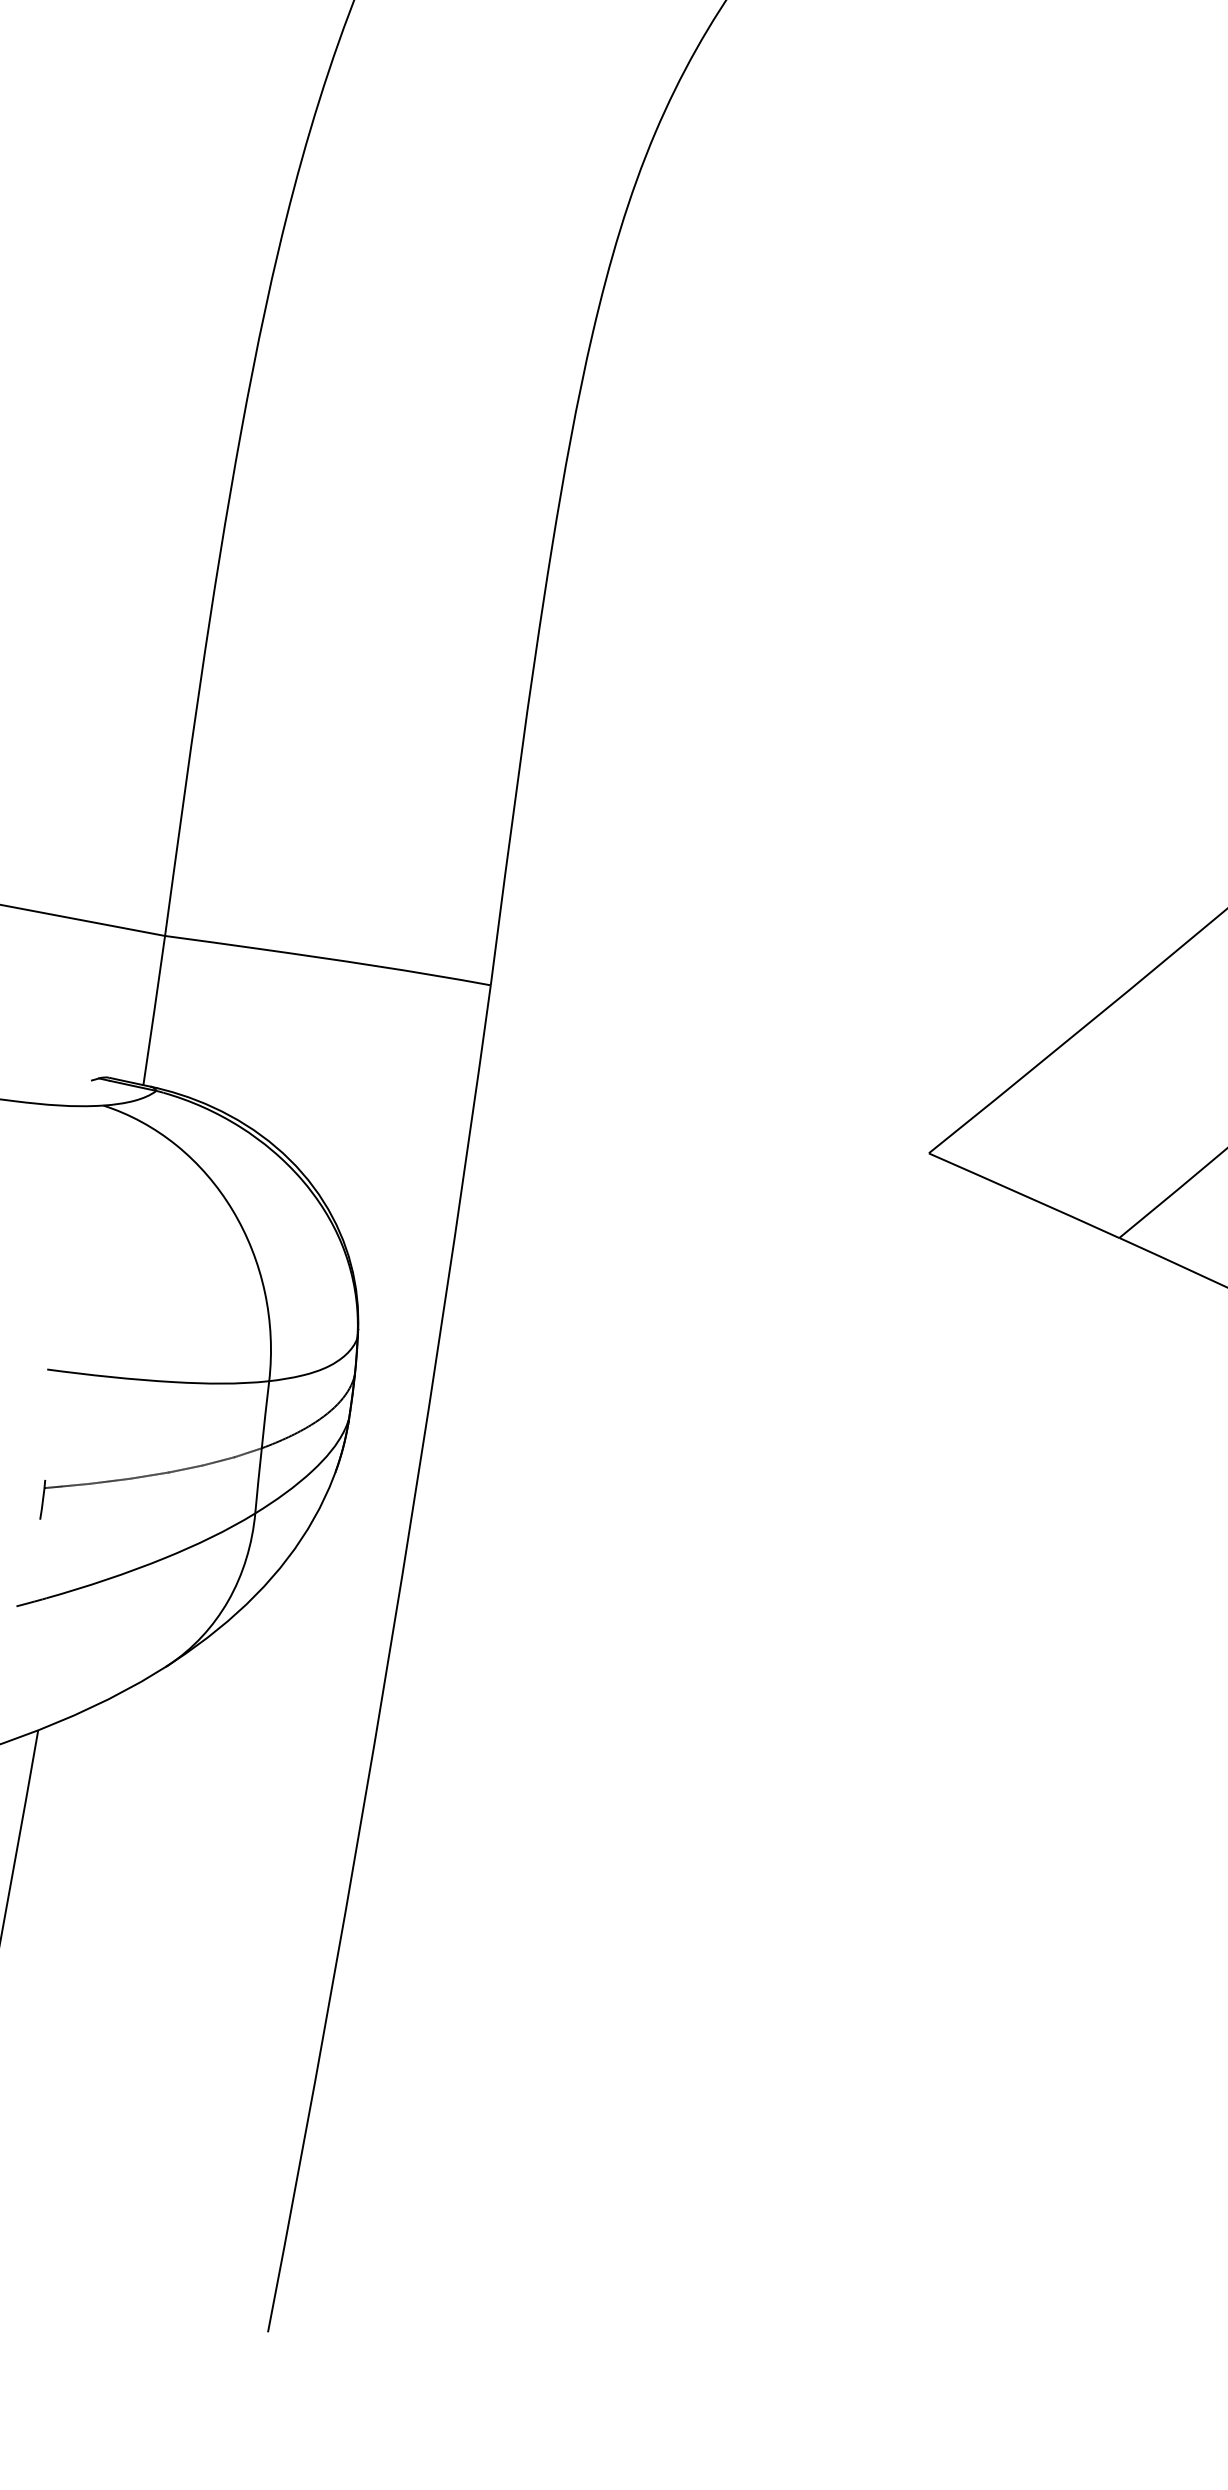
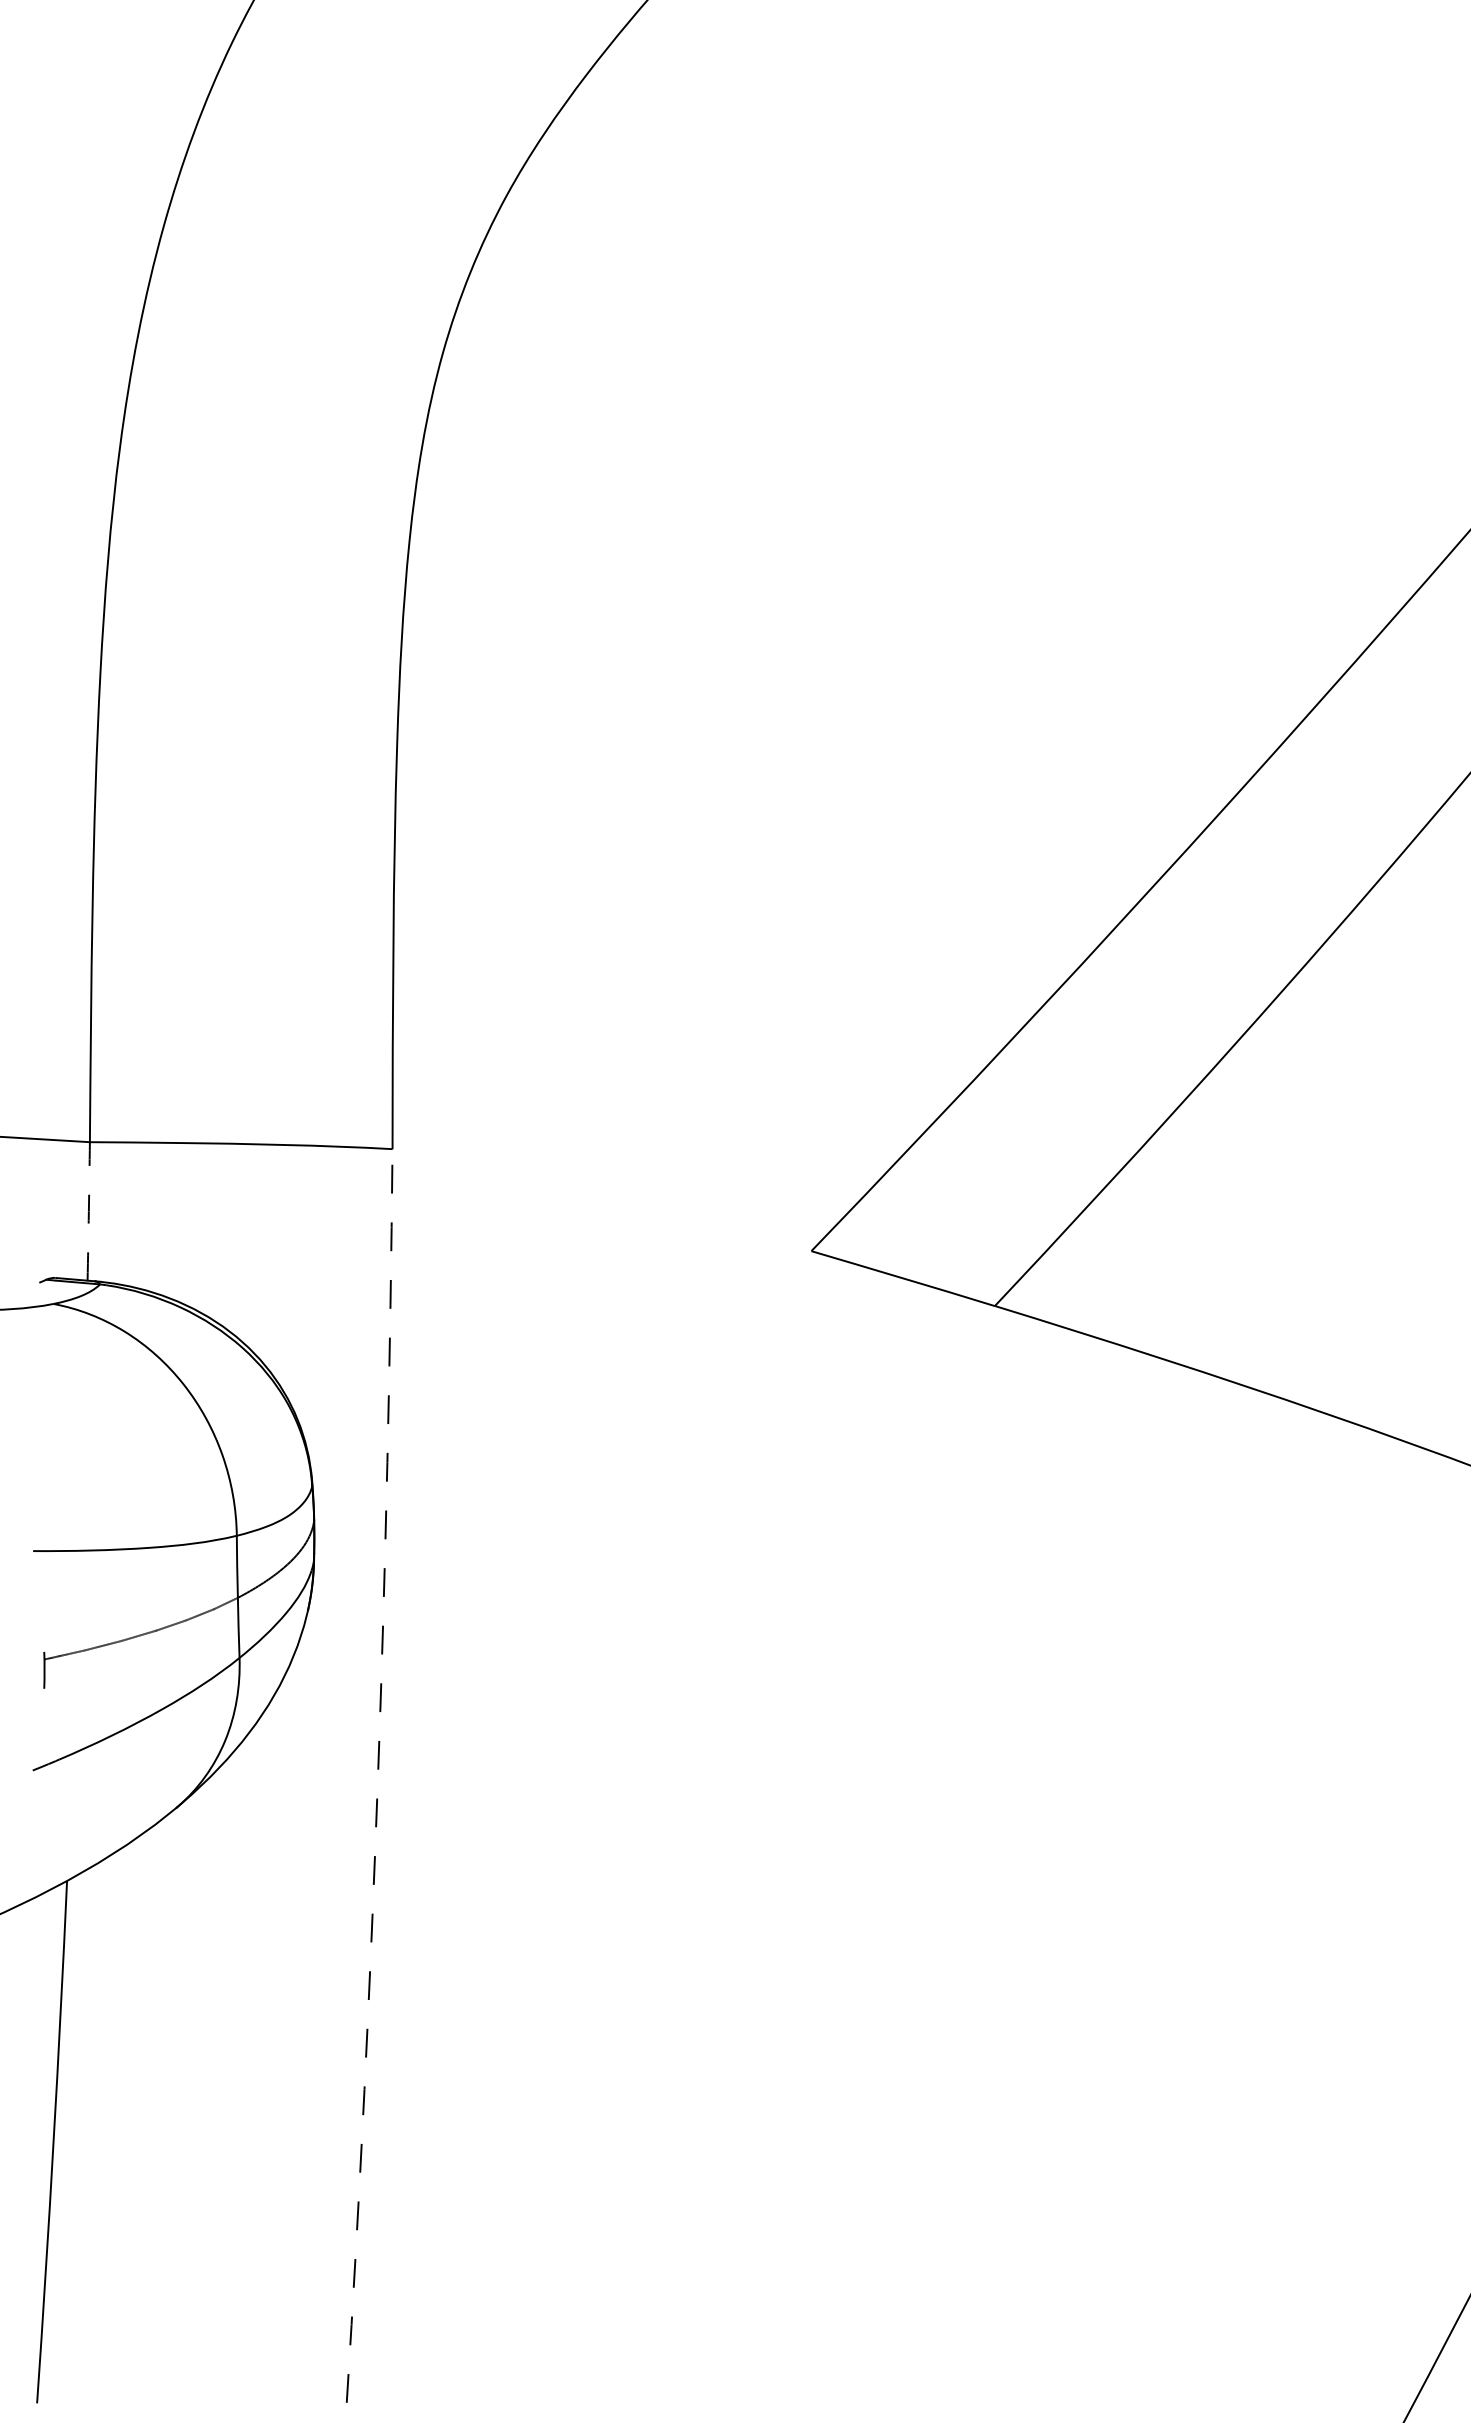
arc: (153, 1010) -> (88, 1211), solid -> dashed
arc: (388, 1660) -> (378, 1776), solid -> dashed

